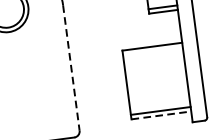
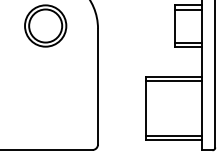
line: (152, 51) -> (173, 81), added
line: (71, 67) -> (98, 86), dashed -> solid
line: (160, 115) -> (173, 140), dashed -> solid

